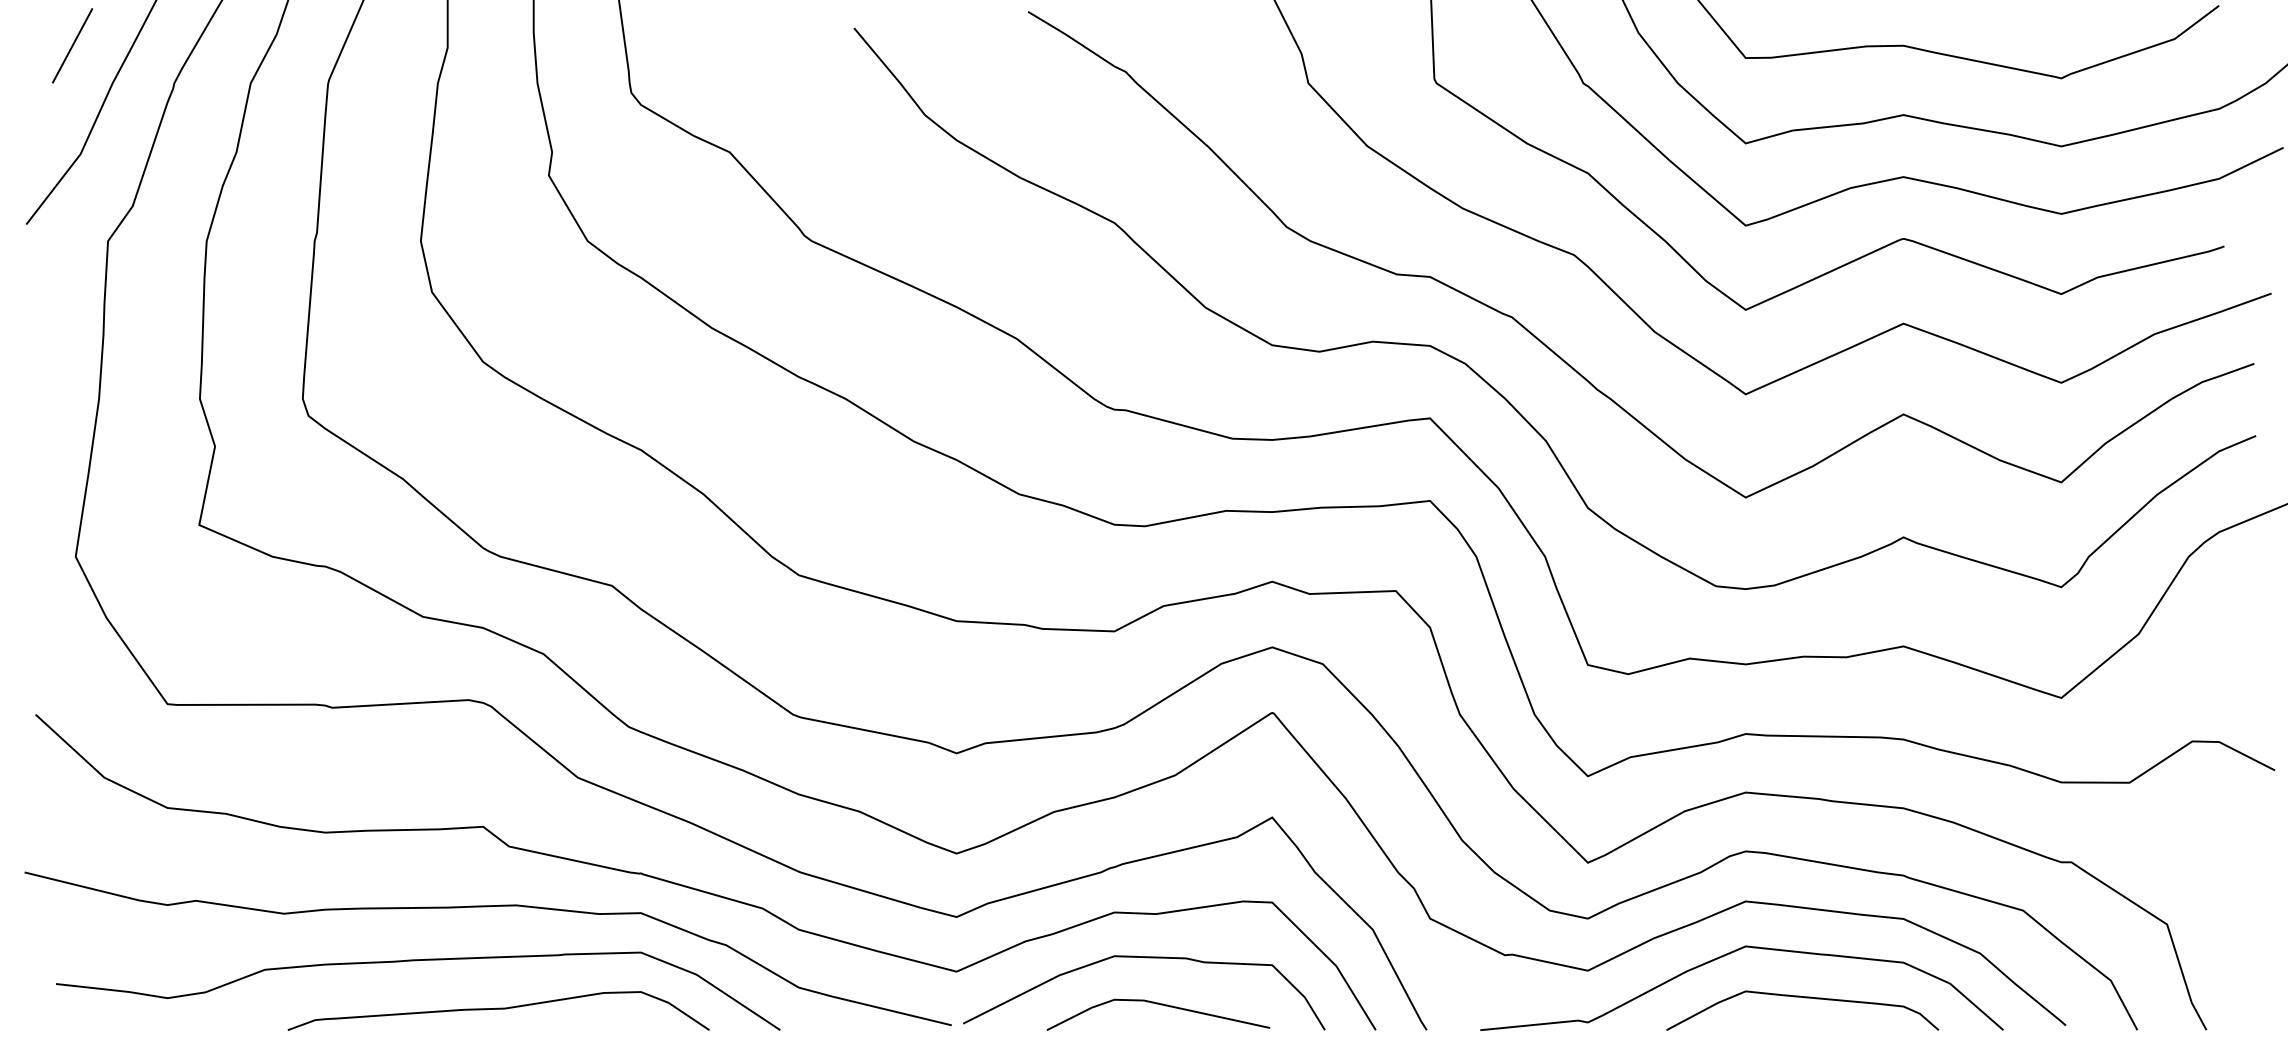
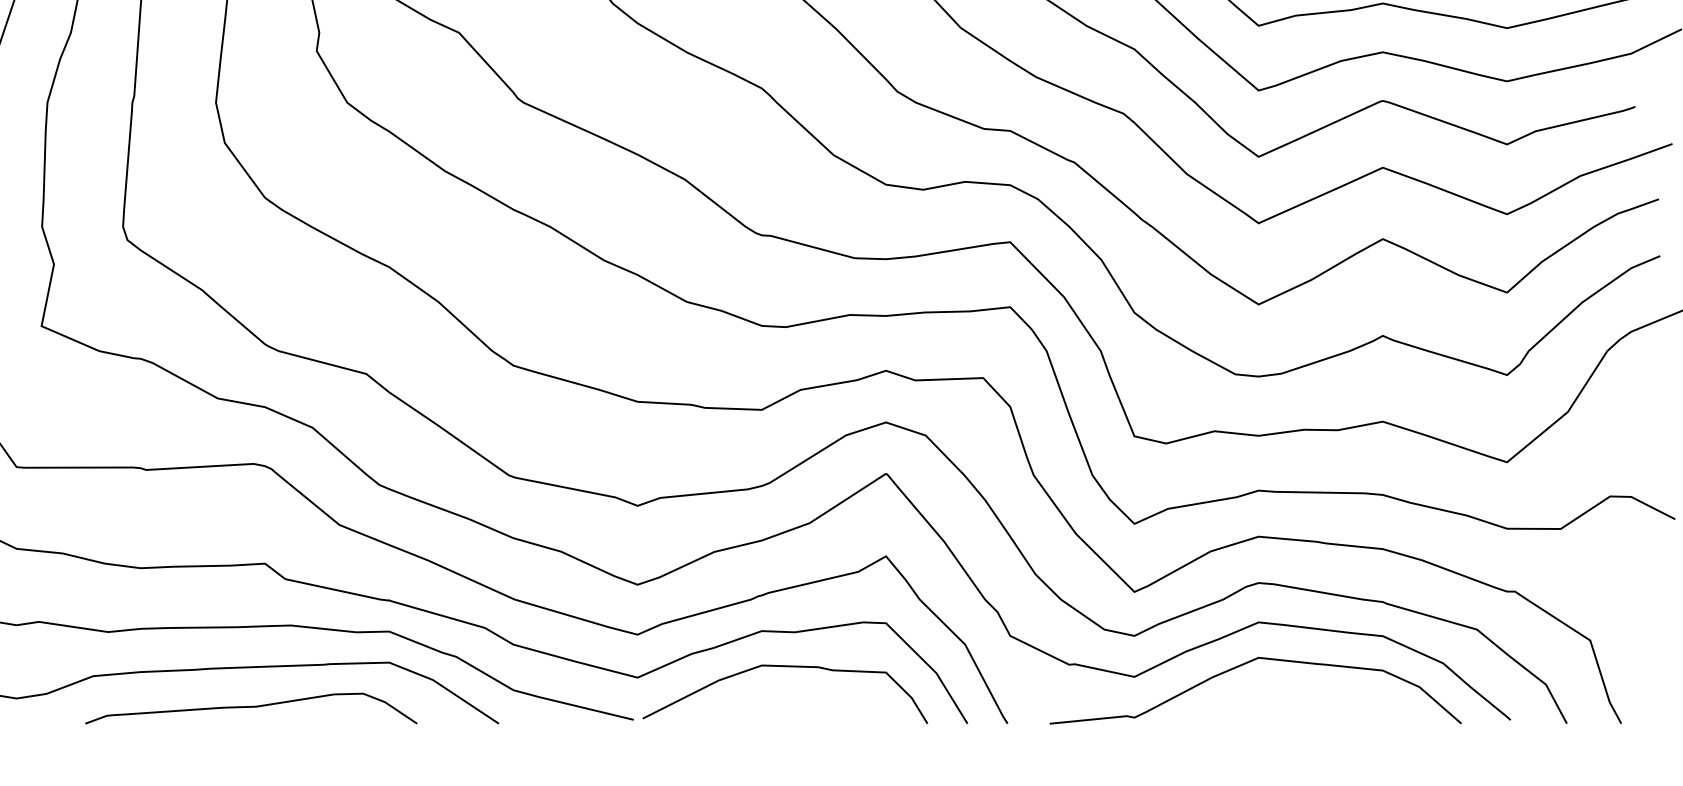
curve: (1804, 998) -> (1304, 698), removed
line: (1160, 1005) -> (798, 704), removed
curve: (498, 1009) -> (251, 707), moved

